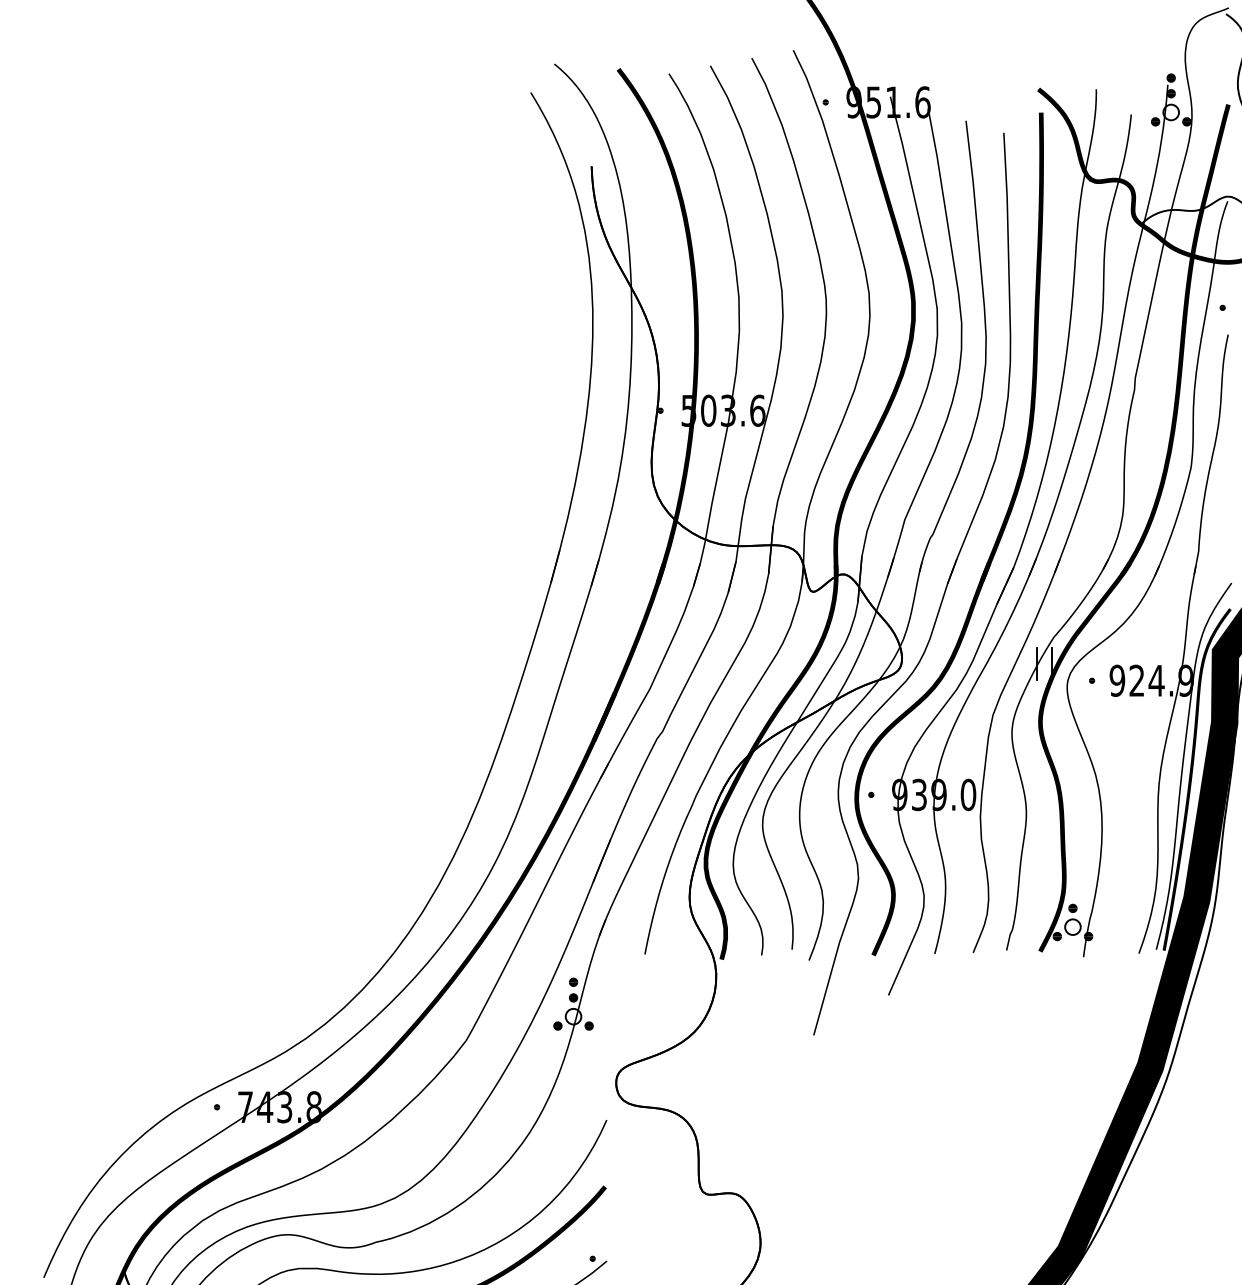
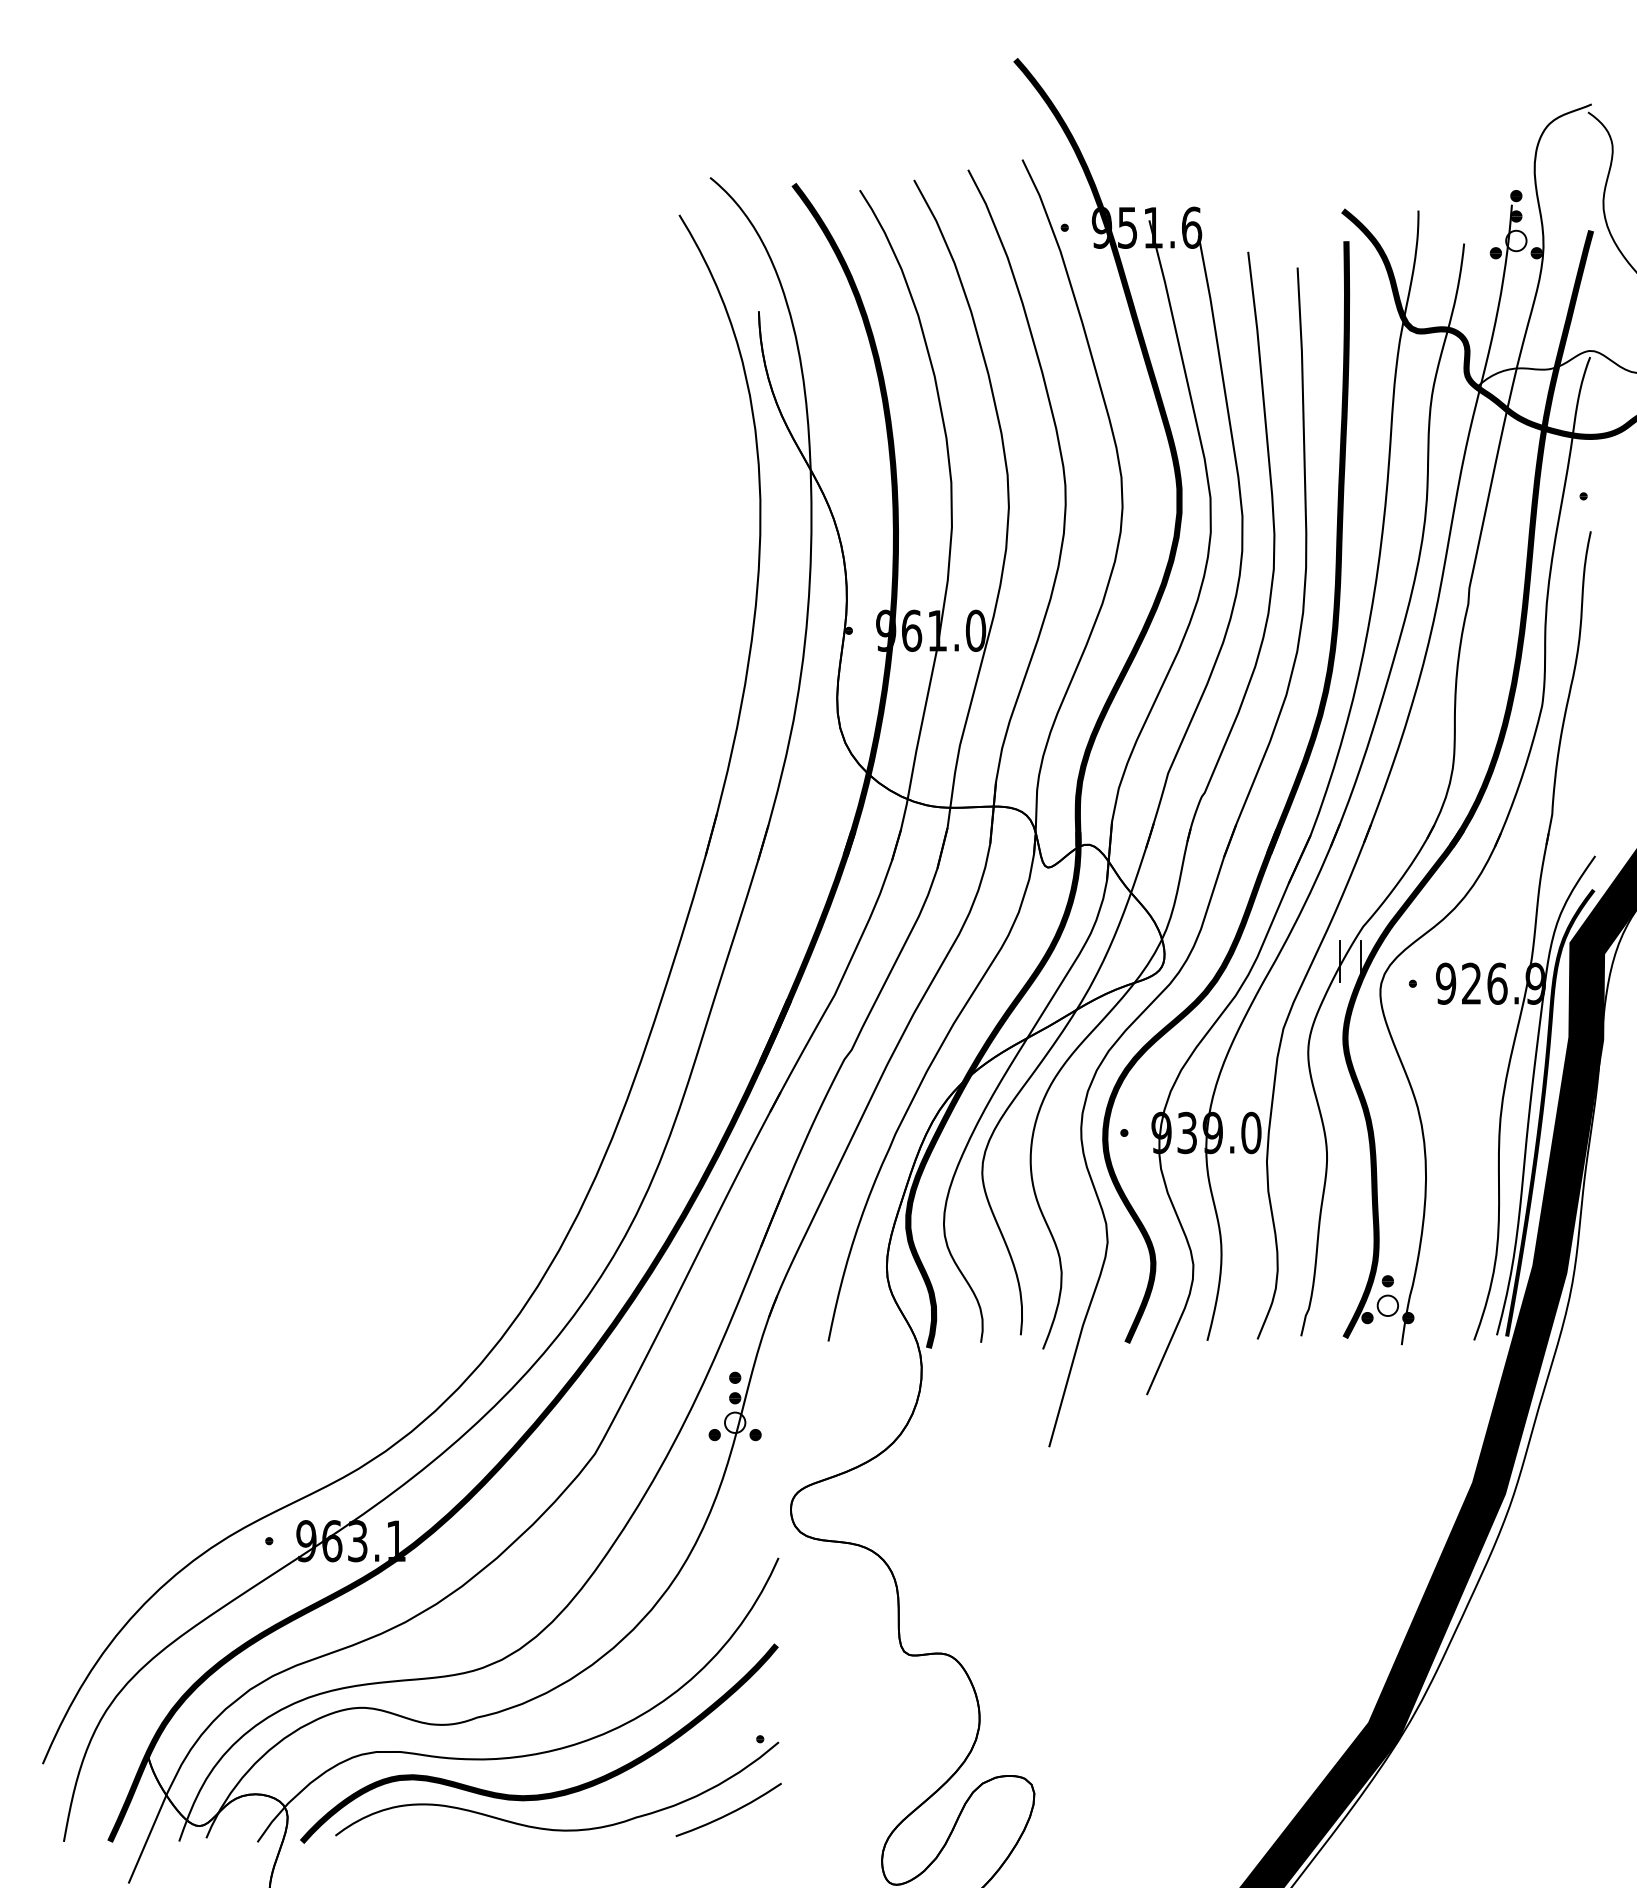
text: (723, 410) -> (931, 630), 503.6 -> 961.0
text: (1156, 680) -> (1496, 983), 924.9 -> 926.9
text: (279, 1107) -> (350, 1541), 743.8 -> 963.1

